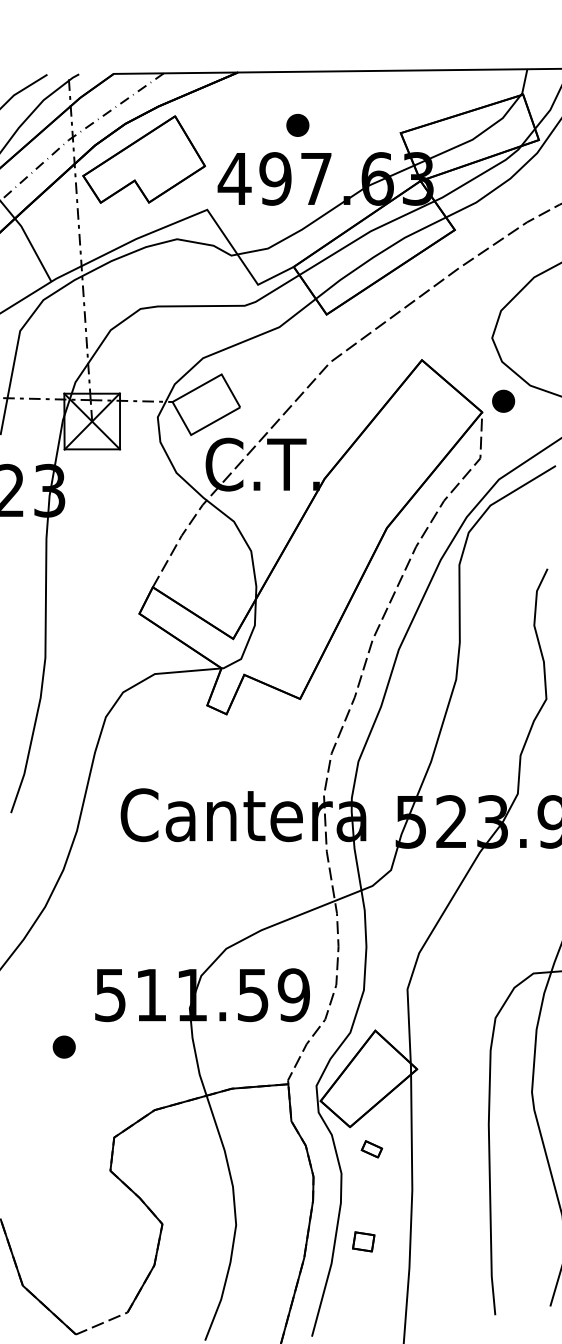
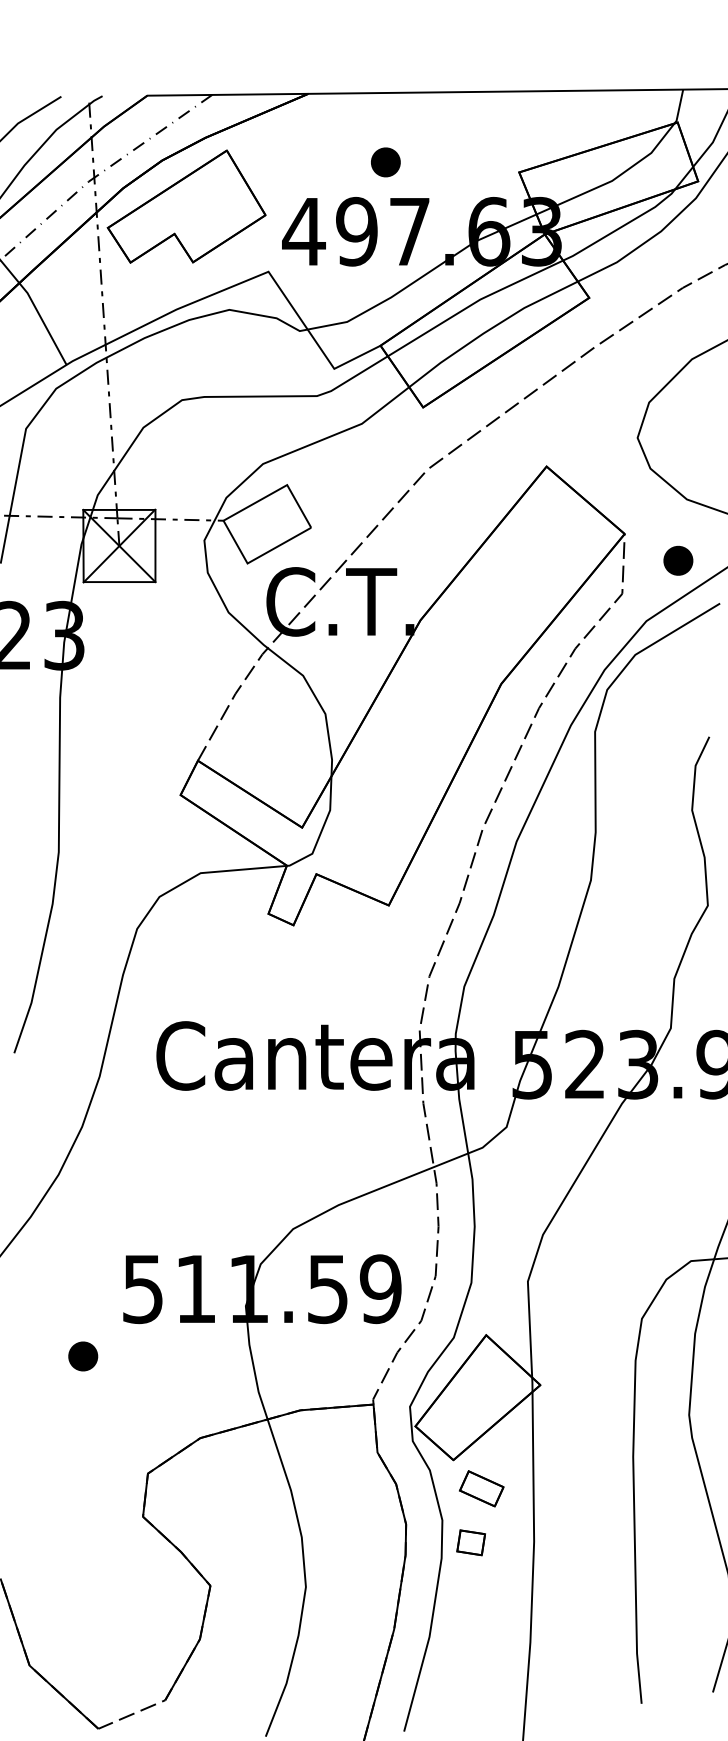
part: (503, 401) -> (678, 560), moved
part: (371, 1149) -> (481, 1488), size x1.67
part: (363, 1241) -> (470, 1542), moved

